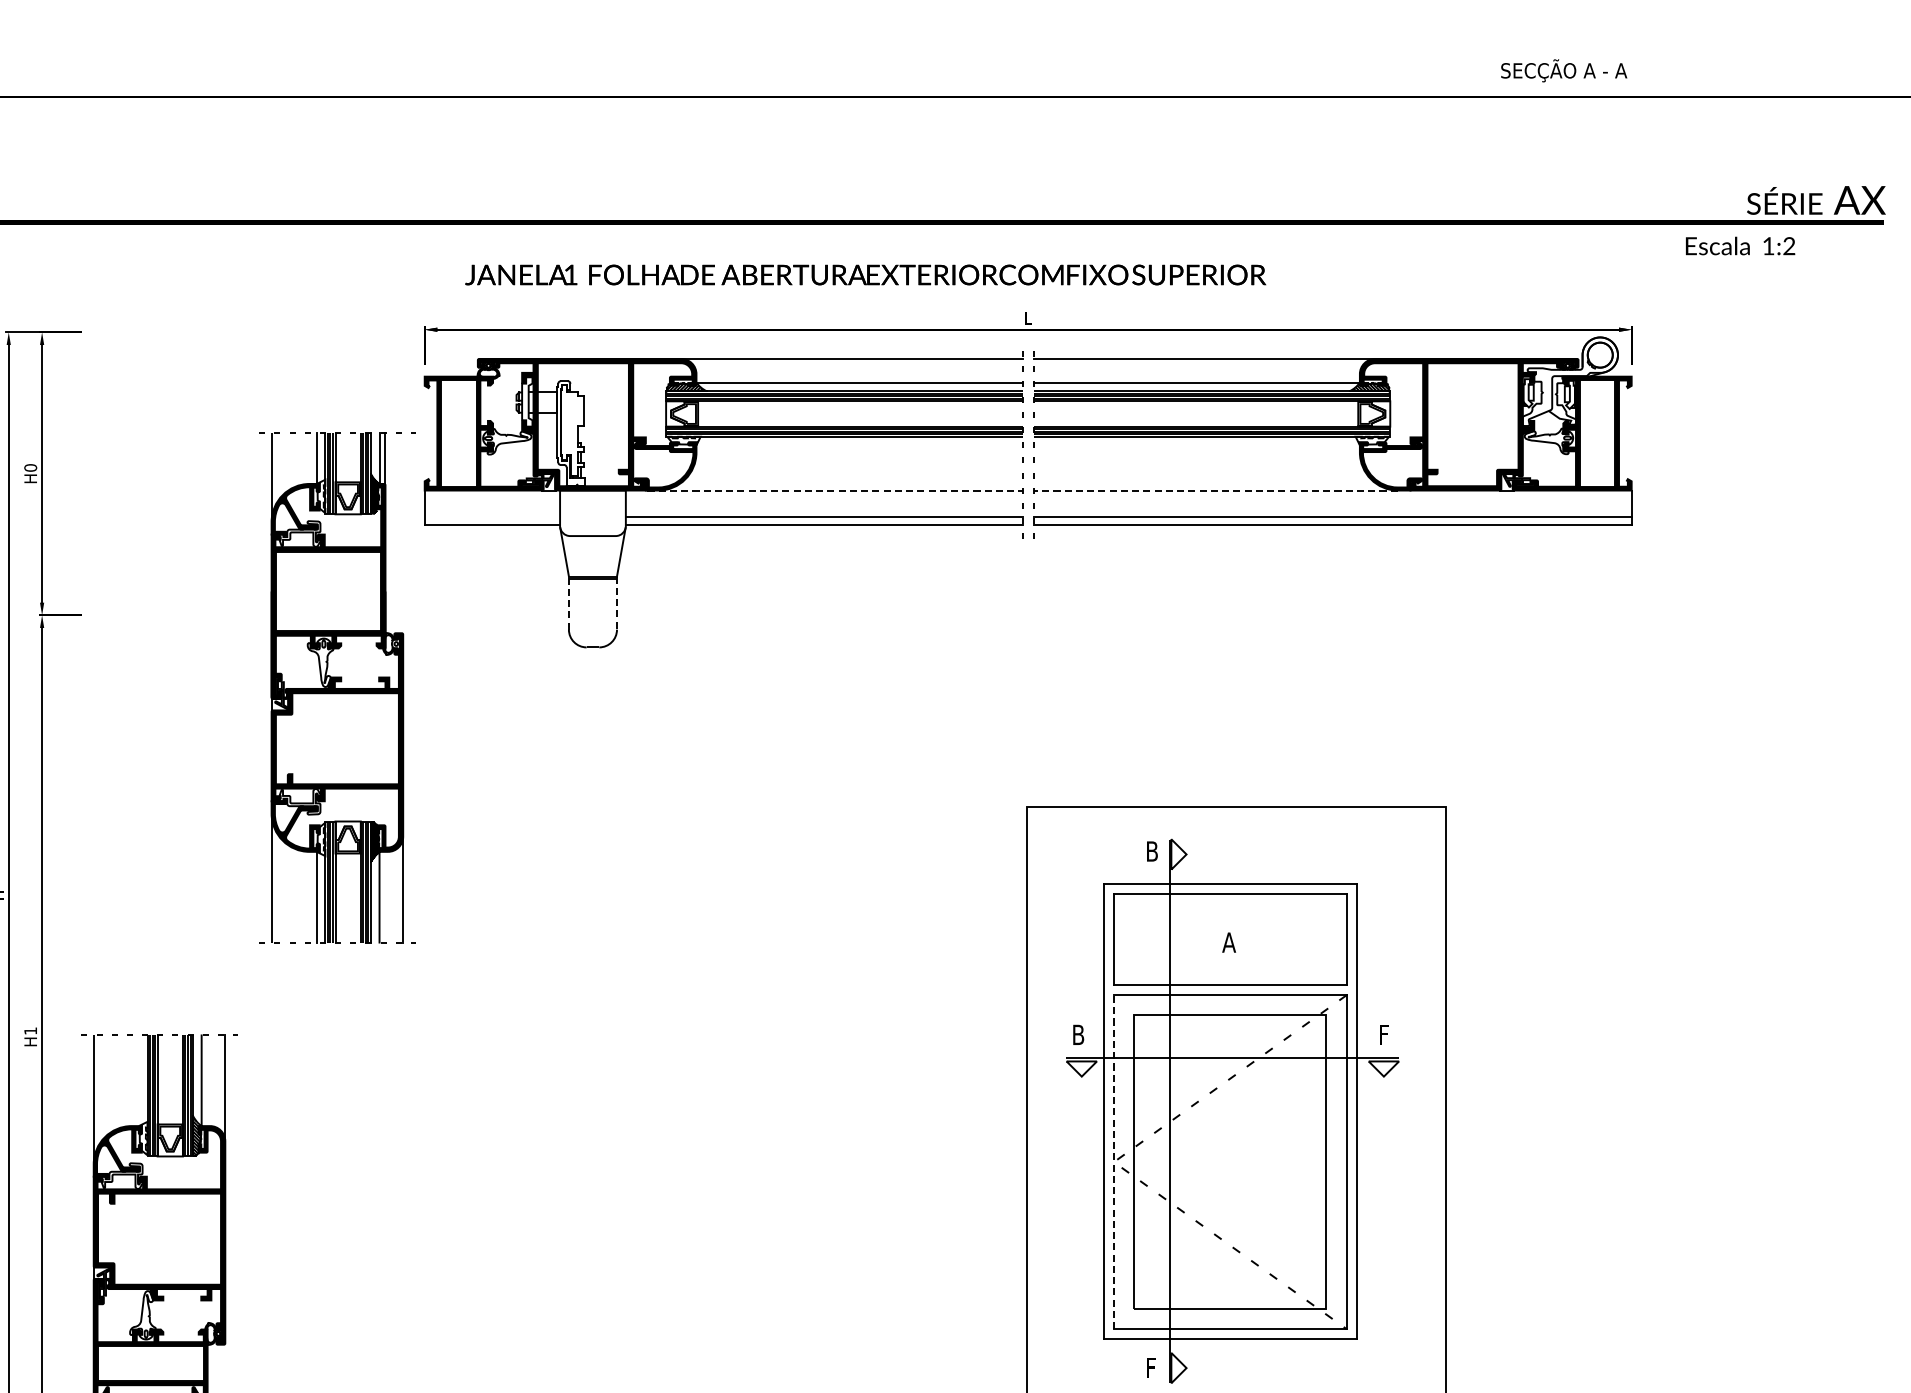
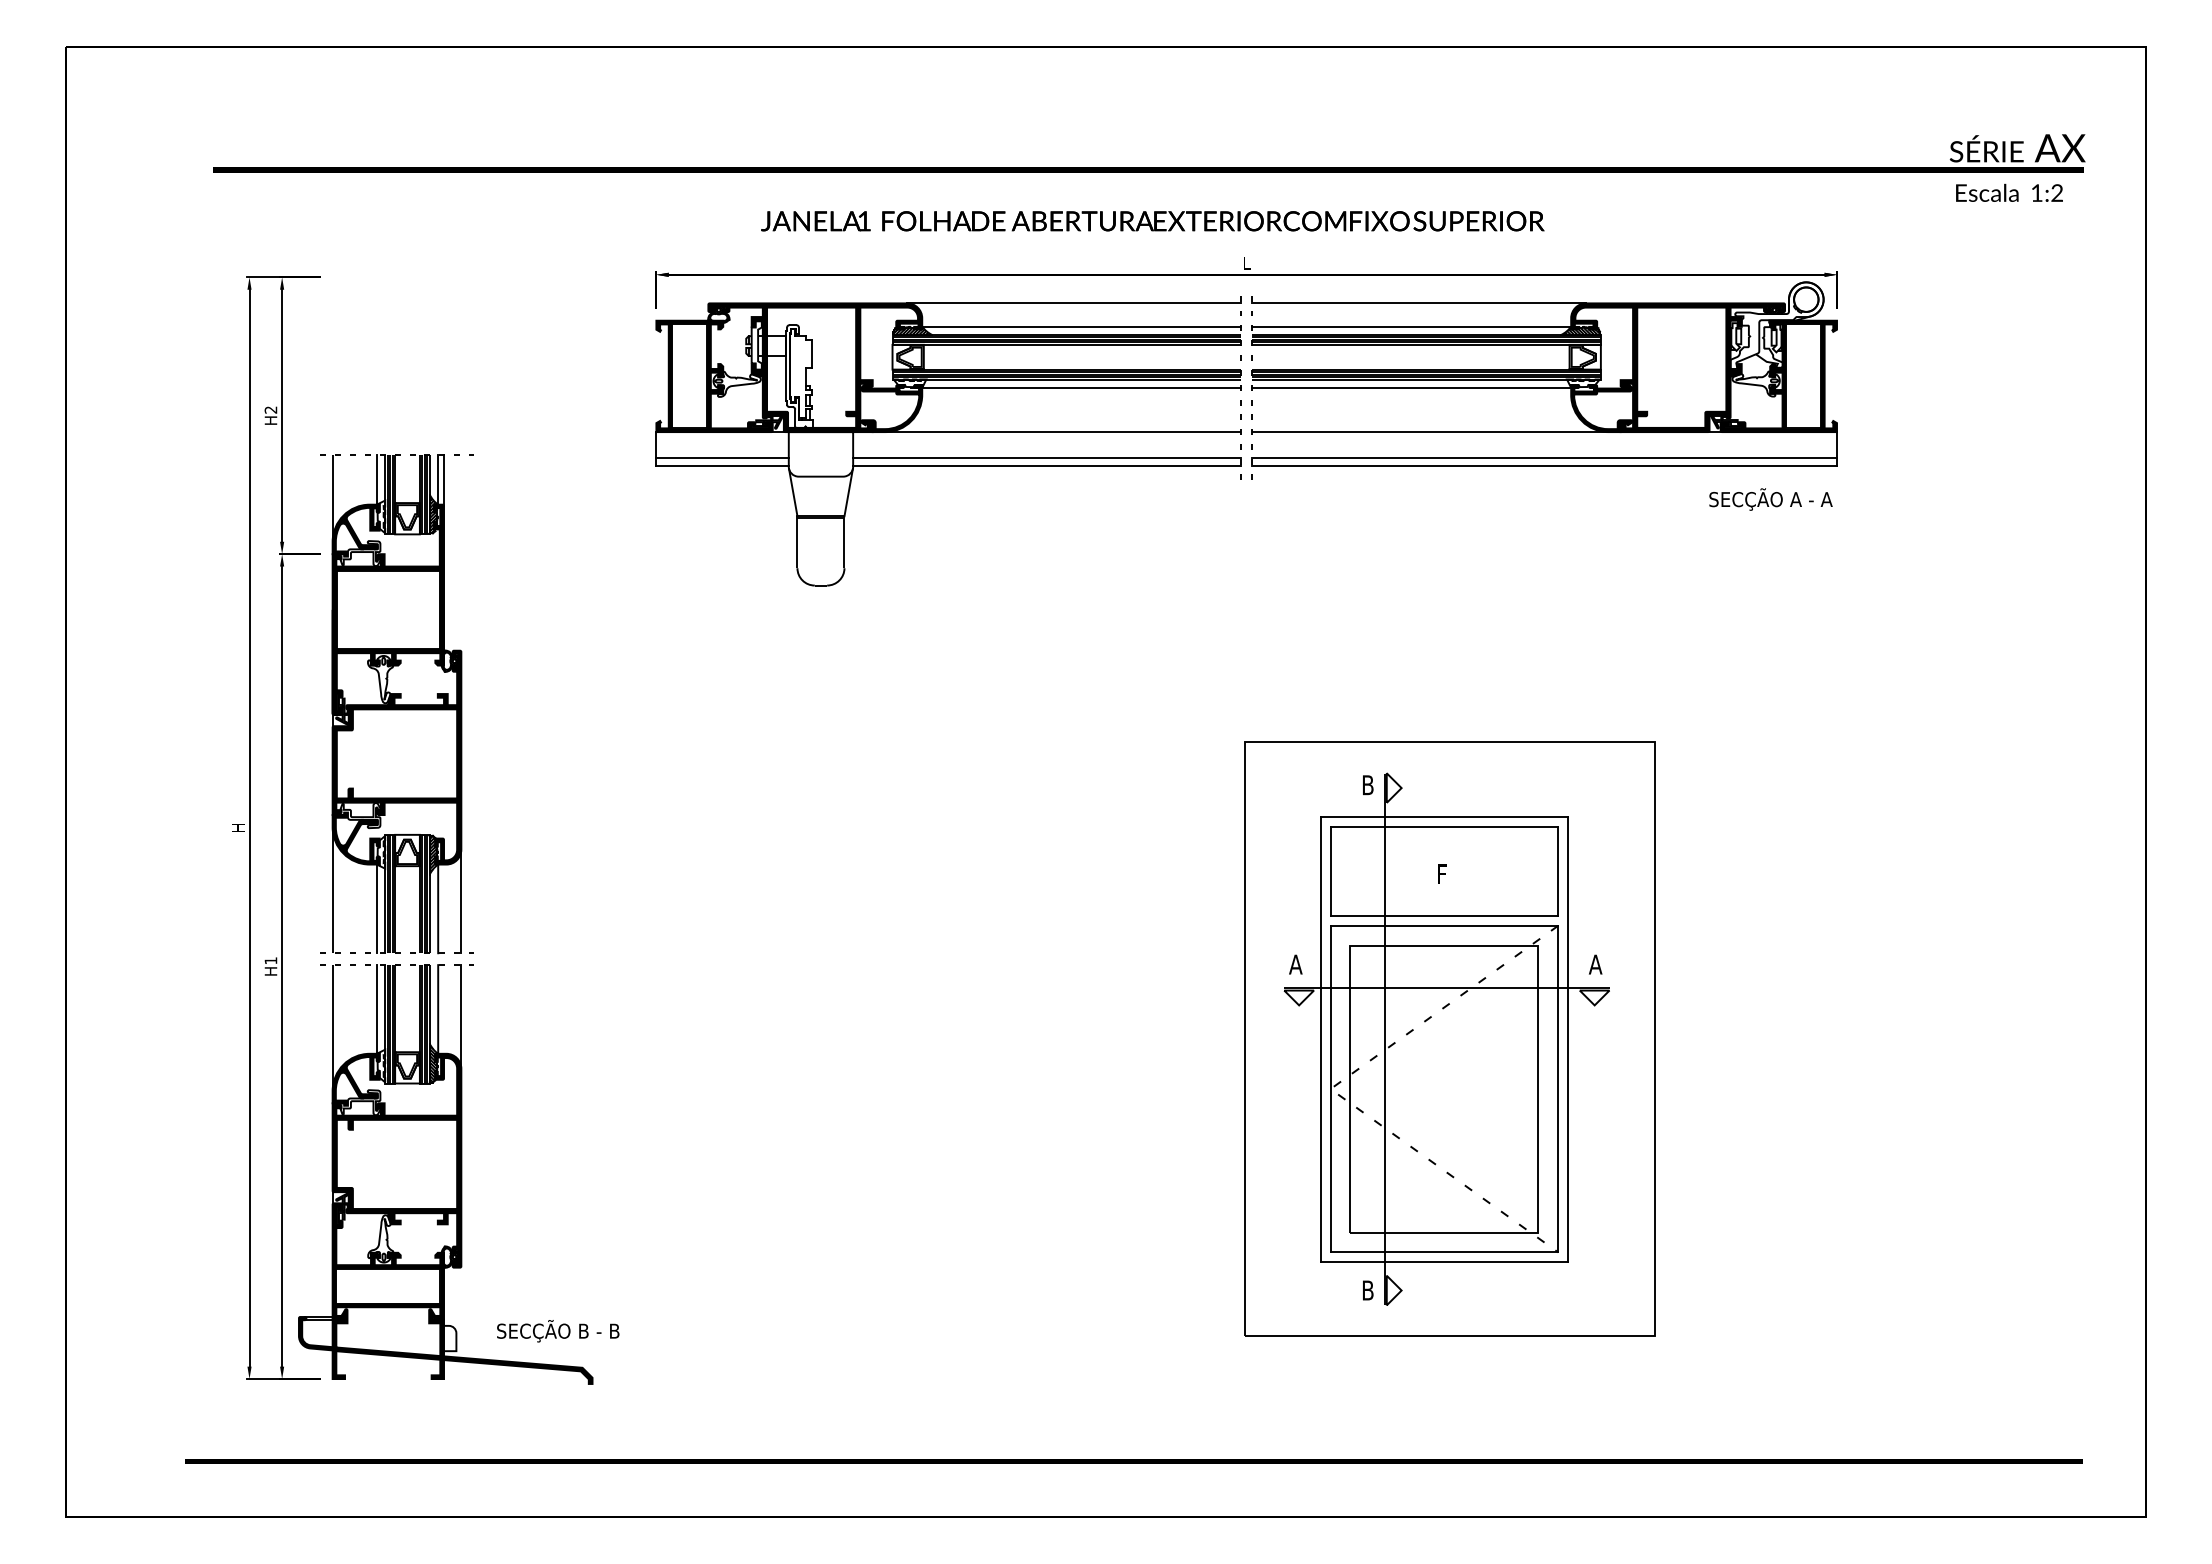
text: (1563, 70) -> (1770, 499), moved
text: (1740, 245) -> (2009, 192), moved
text: (865, 275) -> (1152, 221), moved
line: (854, 444) -> (1076, 387), added
line: (1196, 444) -> (1411, 387), added
text: (30, 467) -> (270, 409), H0 -> H2
line: (835, 490) -> (1058, 432), dashed -> solid
line: (1215, 490) -> (1429, 432), dashed -> solid
line: (492, 517) -> (722, 458), added
line: (568, 603) -> (797, 542), dashed -> solid
line: (617, 603) -> (844, 542), dashed -> solid
part: (336, 688) -> (396, 704), moved
text: (1228, 942) -> (1442, 874), A -> F
text: (1078, 1034) -> (1295, 964), B -> A
text: (1384, 1034) -> (1595, 964), F -> A
line: (138, 1080) -> (376, 1009), added
line: (1113, 1161) -> (1330, 1088), dashed -> solid
text: (1152, 1368) -> (1368, 1290), F -> B

